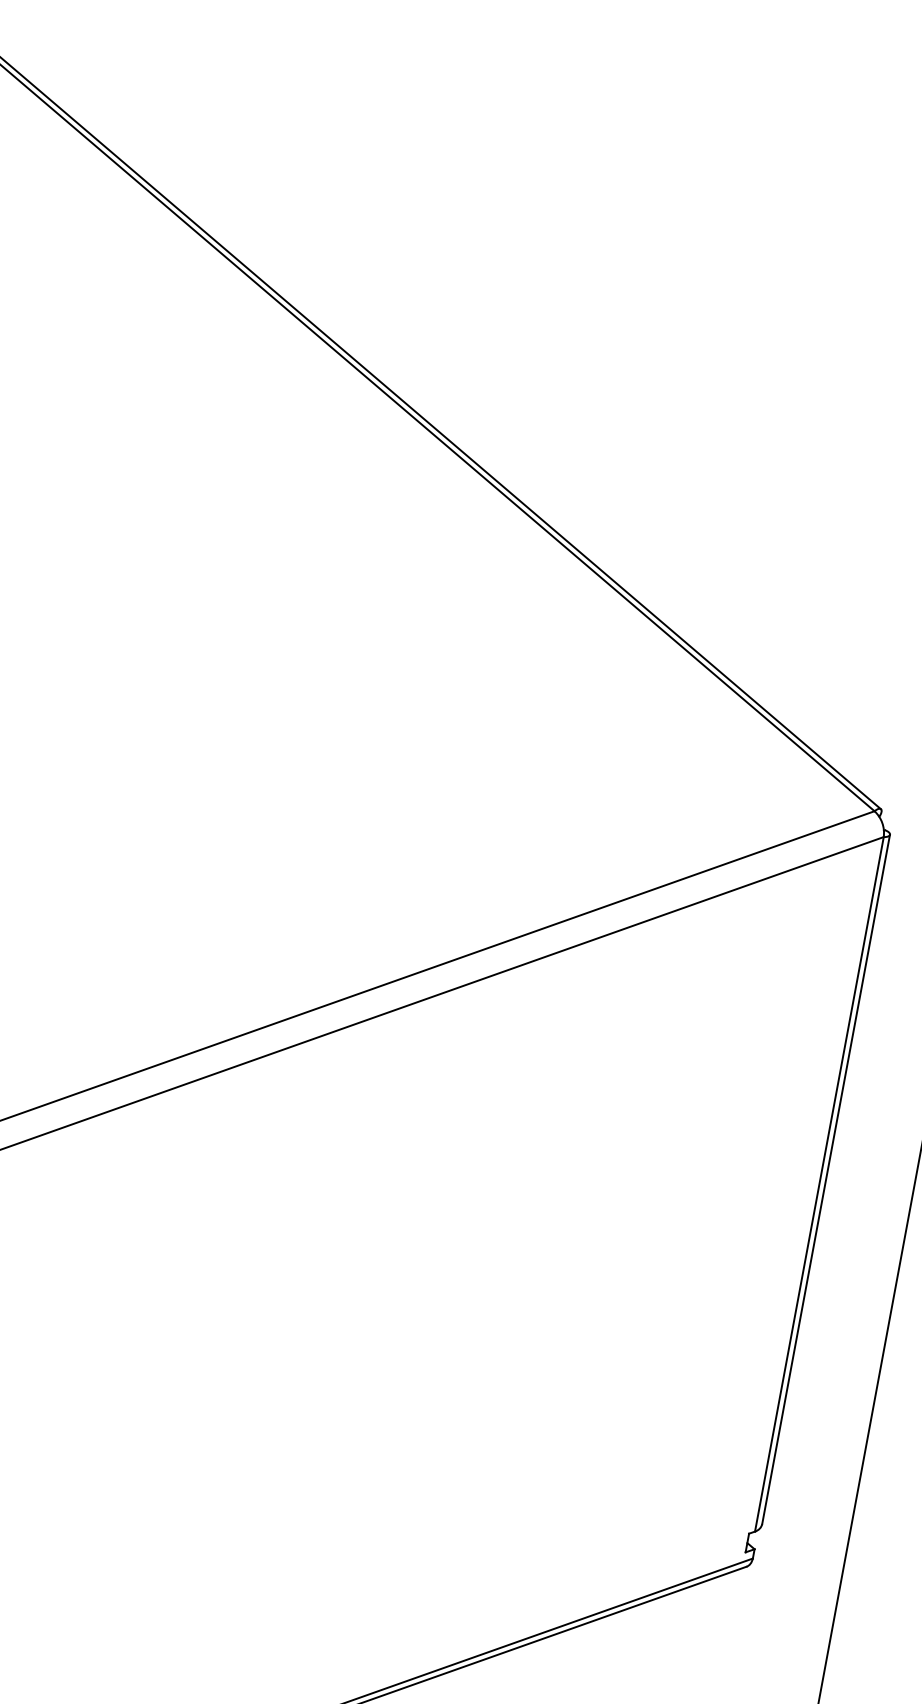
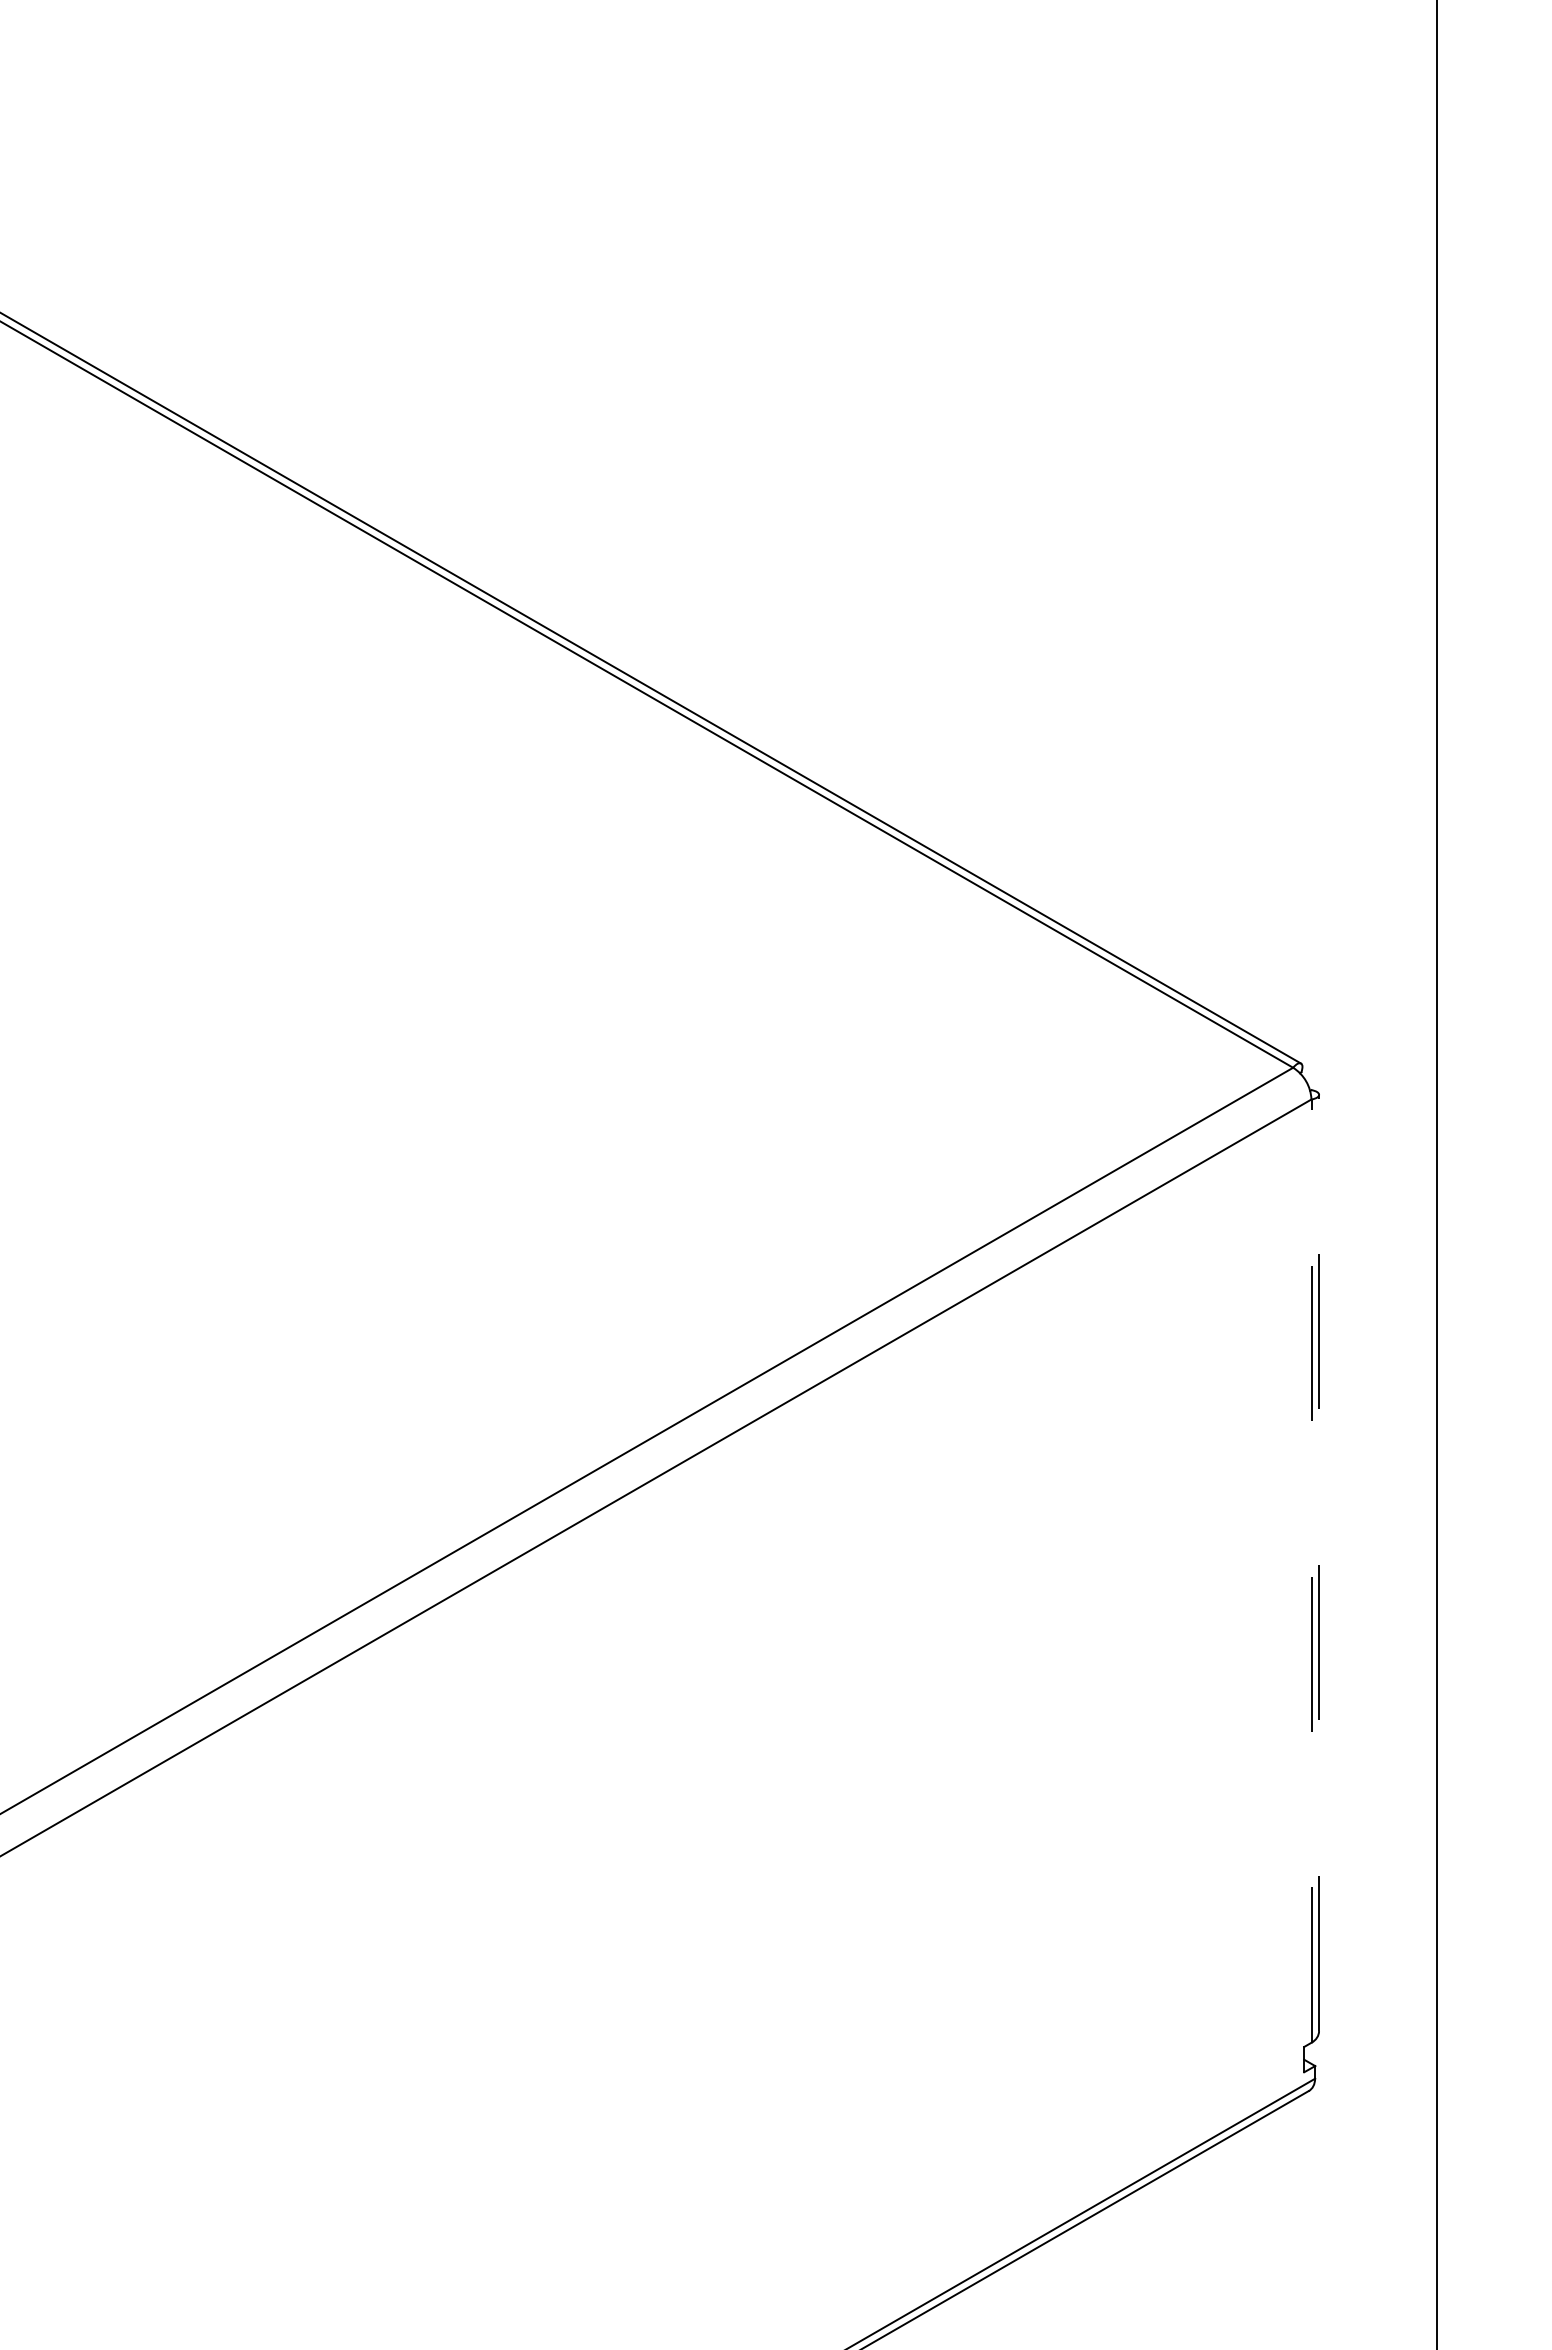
line: (826, 1179) -> (1319, 1562), solid -> dashed
line: (819, 1184) -> (1311, 1571), solid -> dashed

